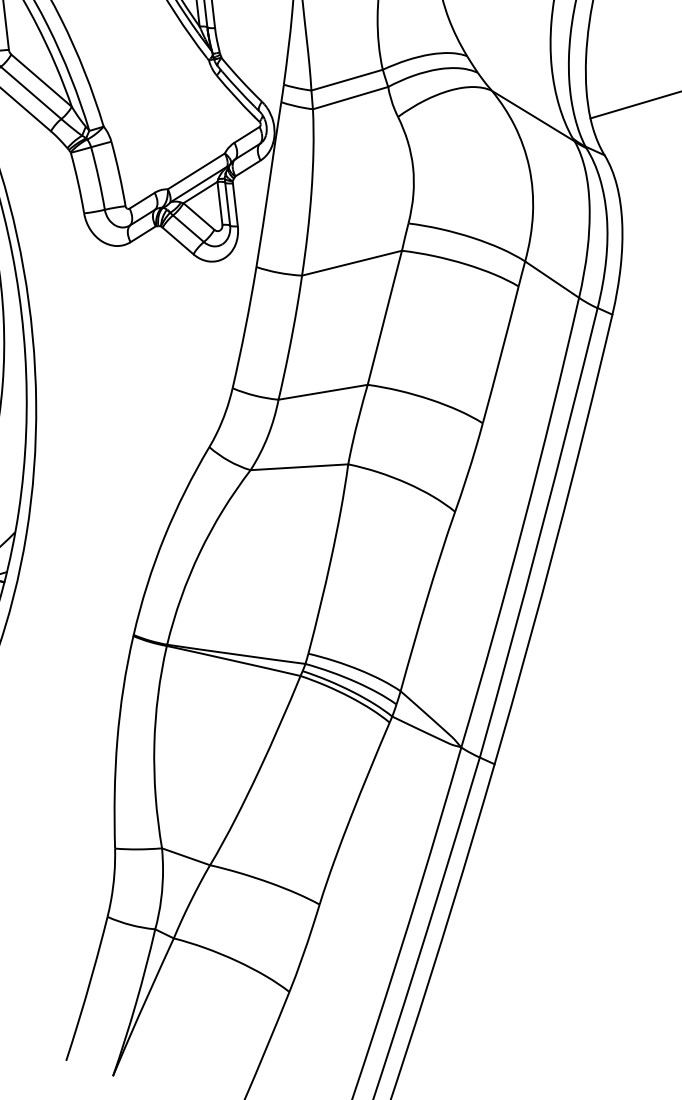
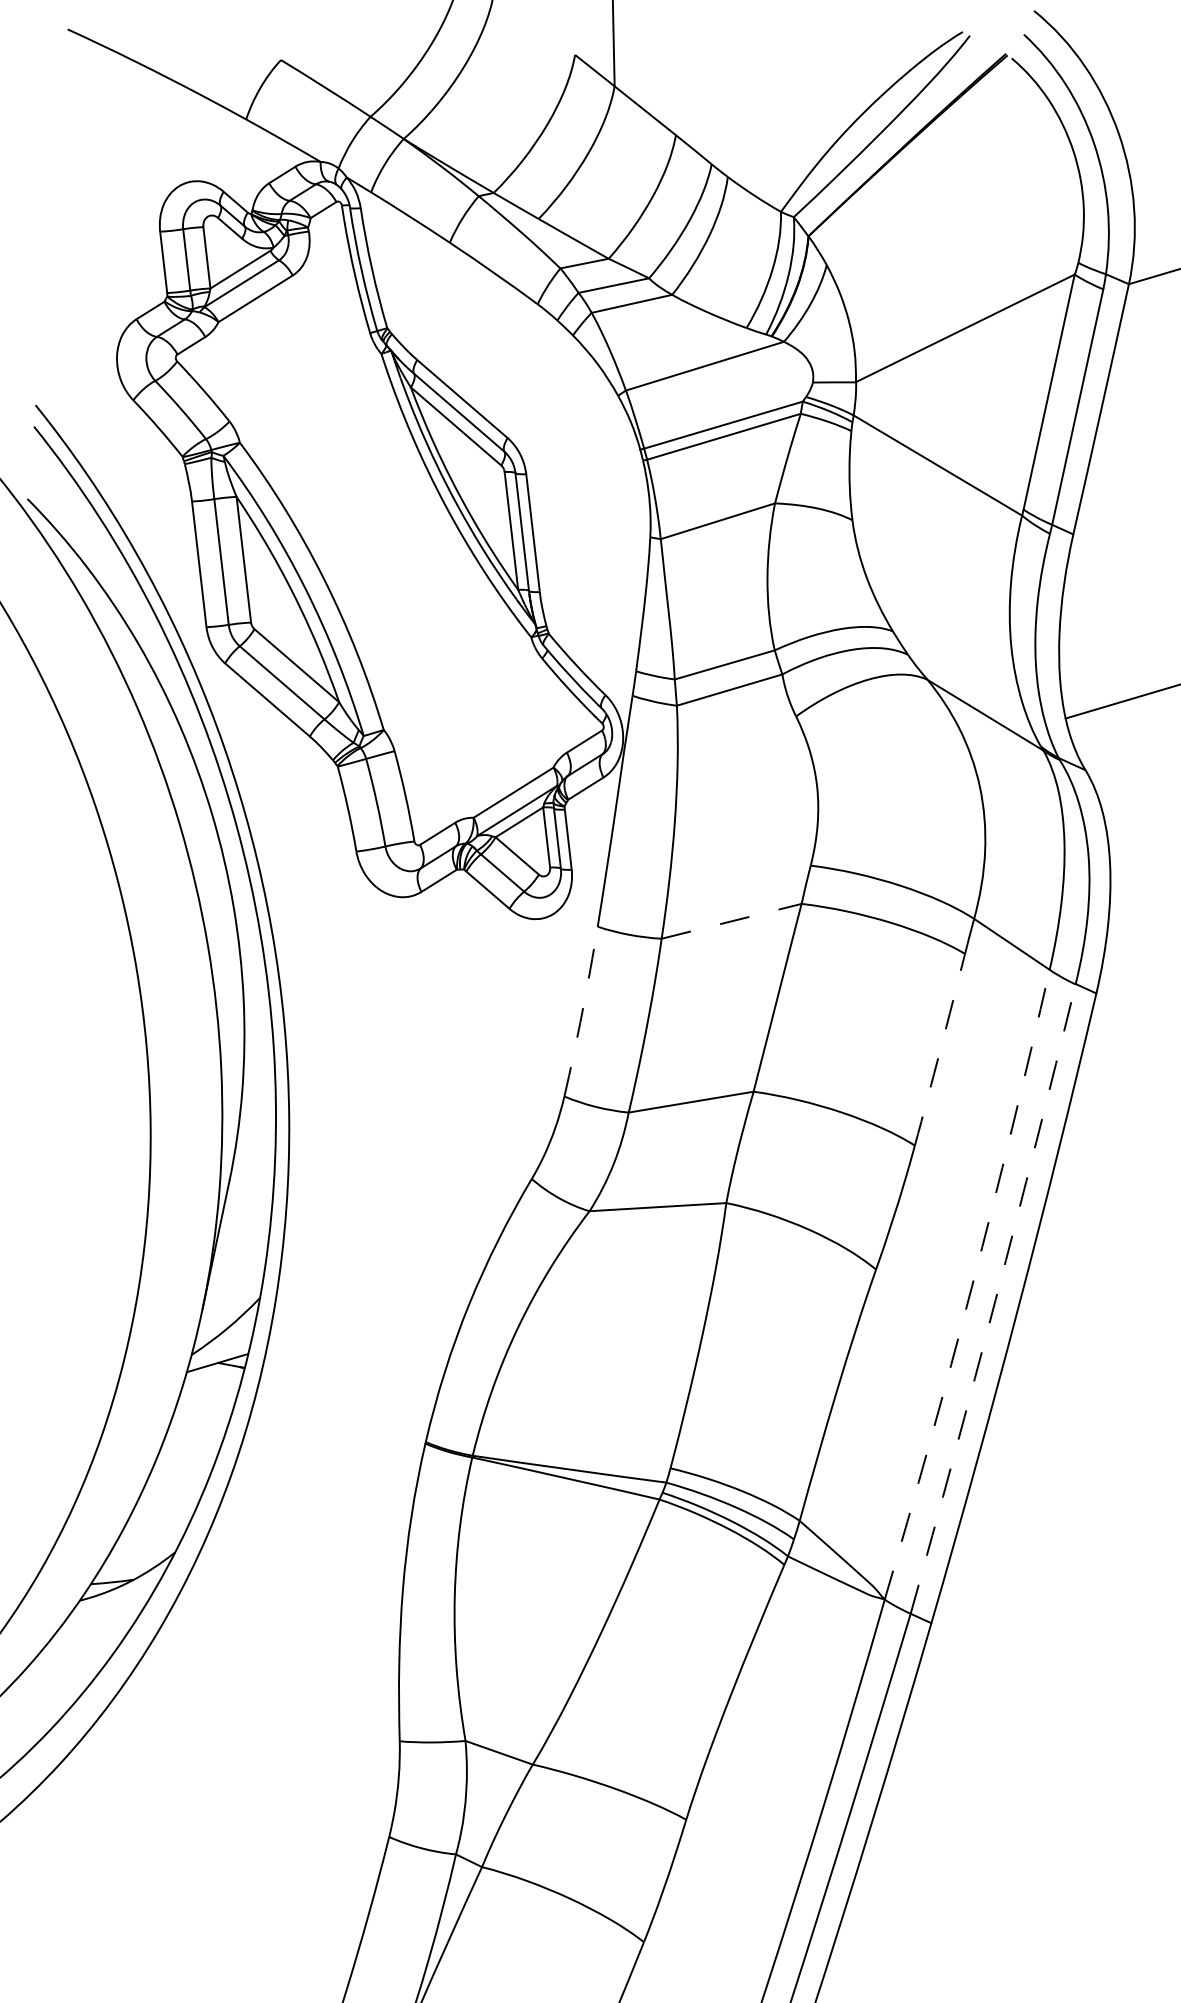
line: (352, 263) -> (732, 921), solid -> dashed
arc: (245, 327) -> (582, 1011), solid -> dashed
arc: (501, 354) -> (940, 1049), solid -> dashed
arc: (523, 523) -> (972, 1286), solid -> dashed
arc: (540, 533) -> (995, 1299), solid -> dashed

